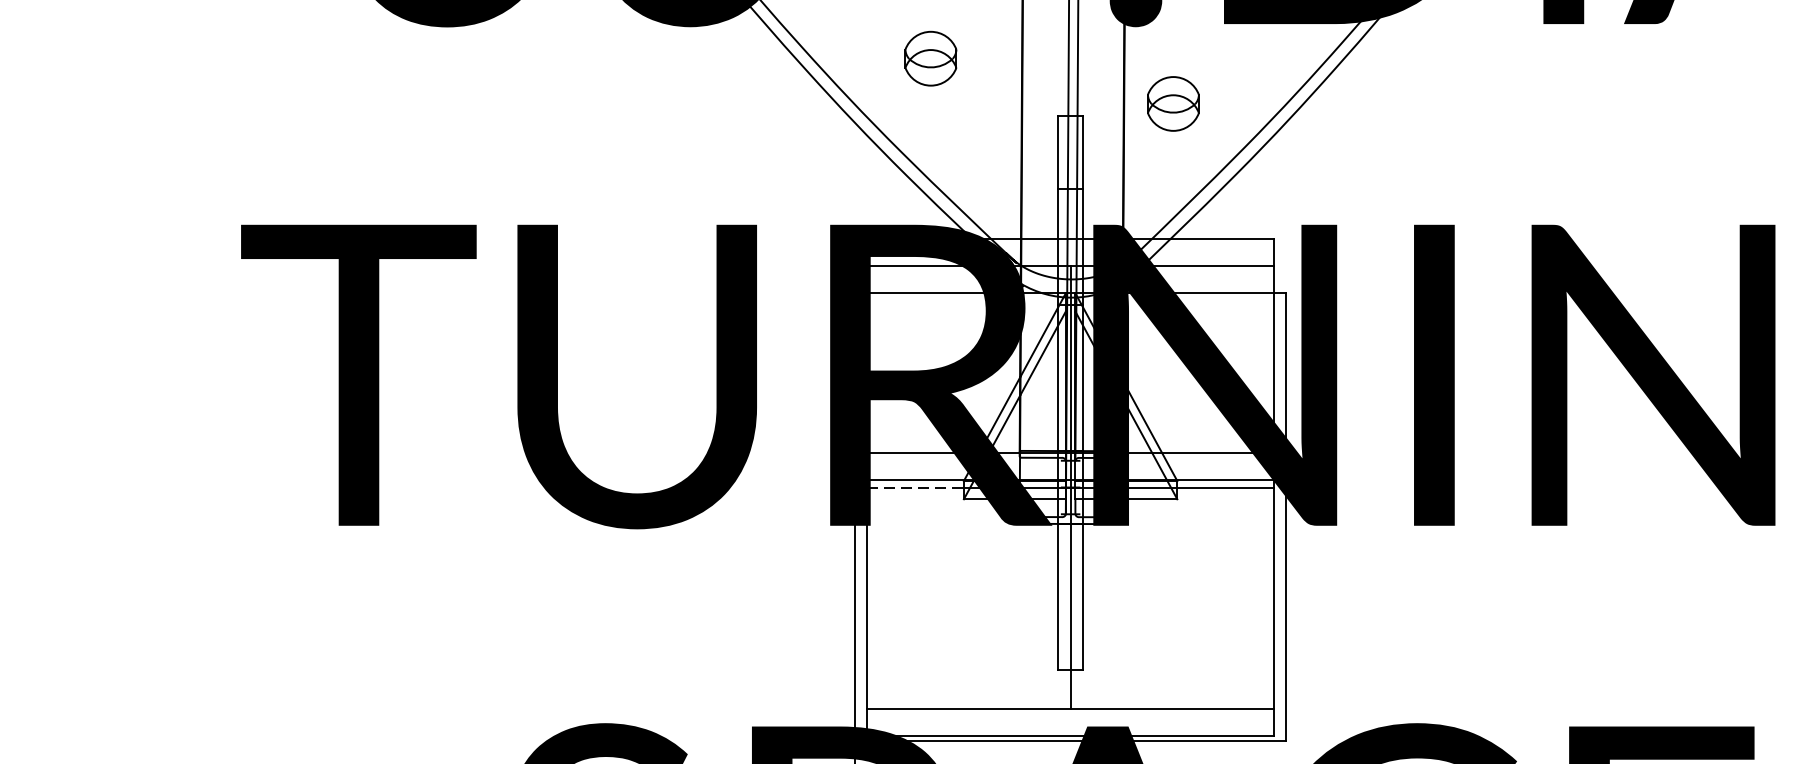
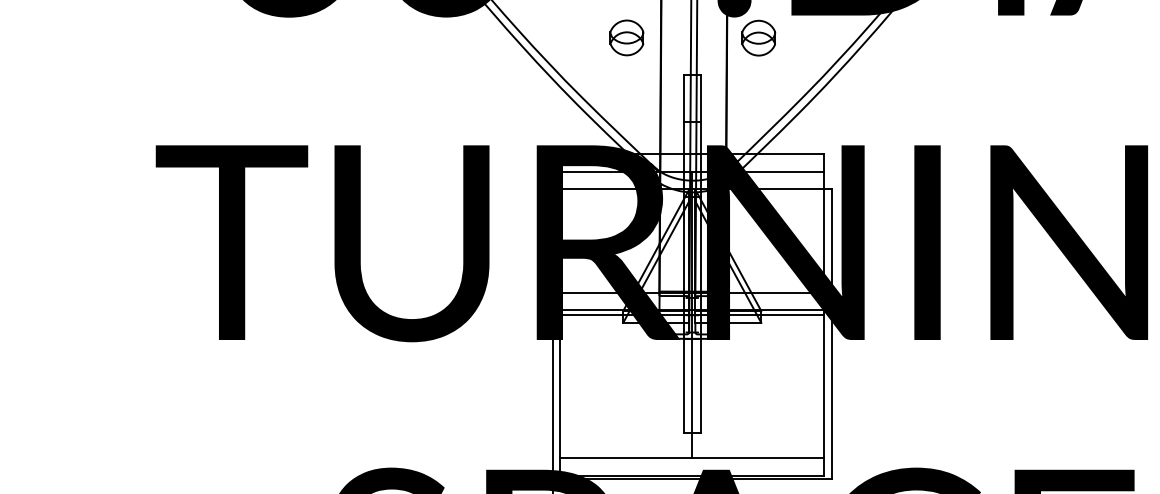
part: (930, 58) -> (626, 37), moved
part: (1173, 102) -> (758, 37), moved
line: (916, 487) -> (592, 315), dashed -> solid

